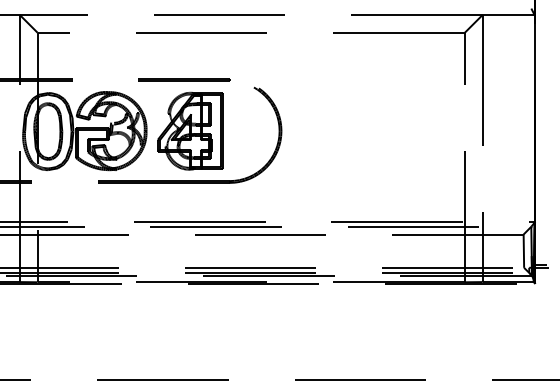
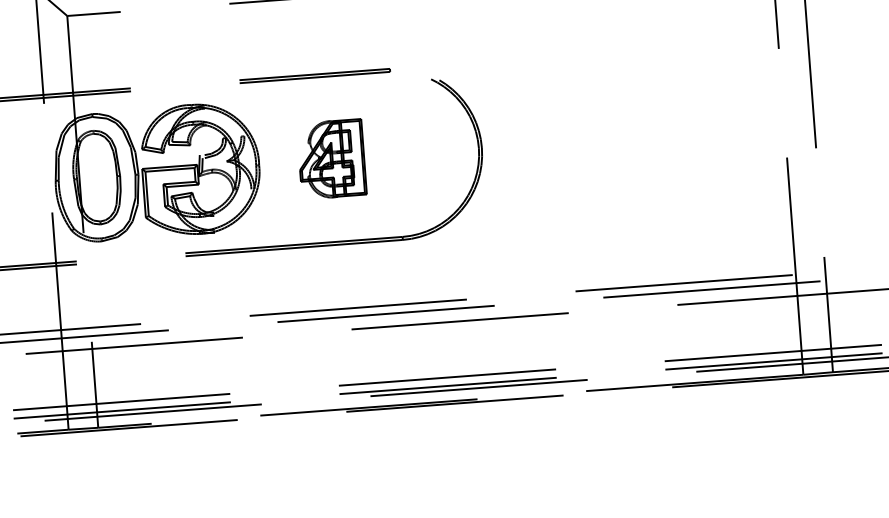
part: (190, 130) -> (331, 158), size x0.6

